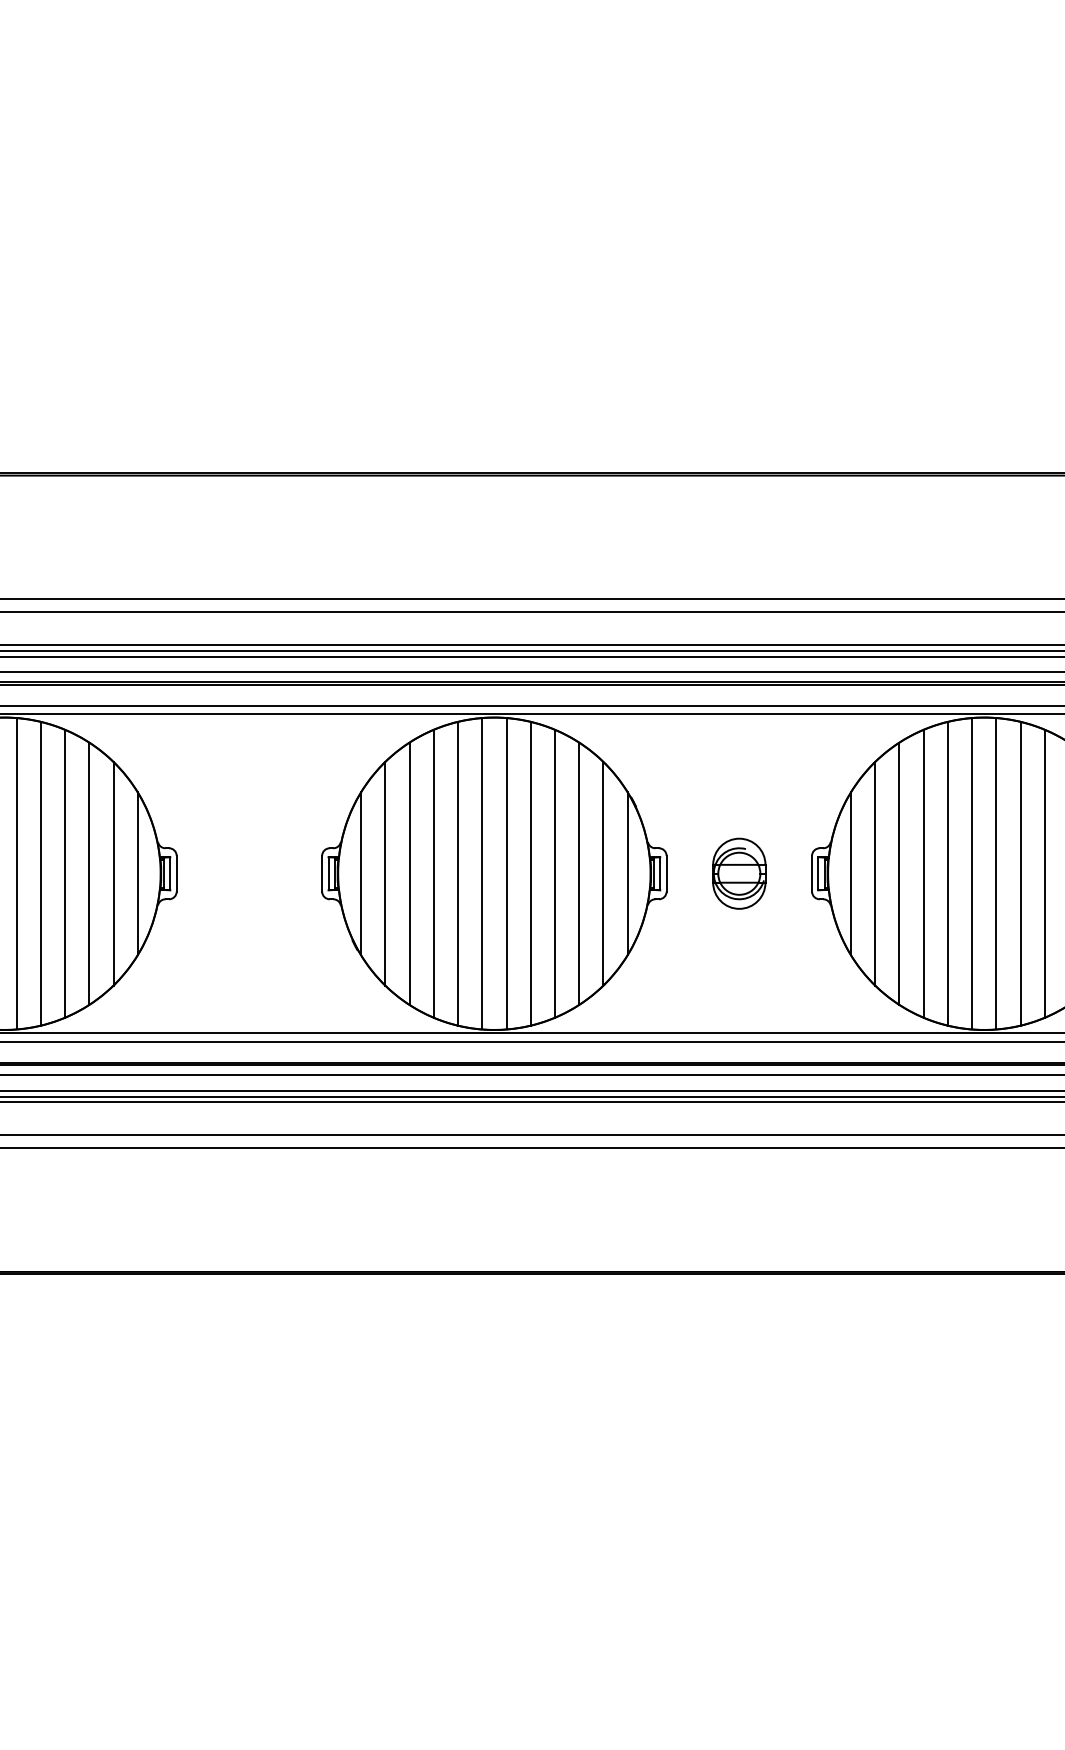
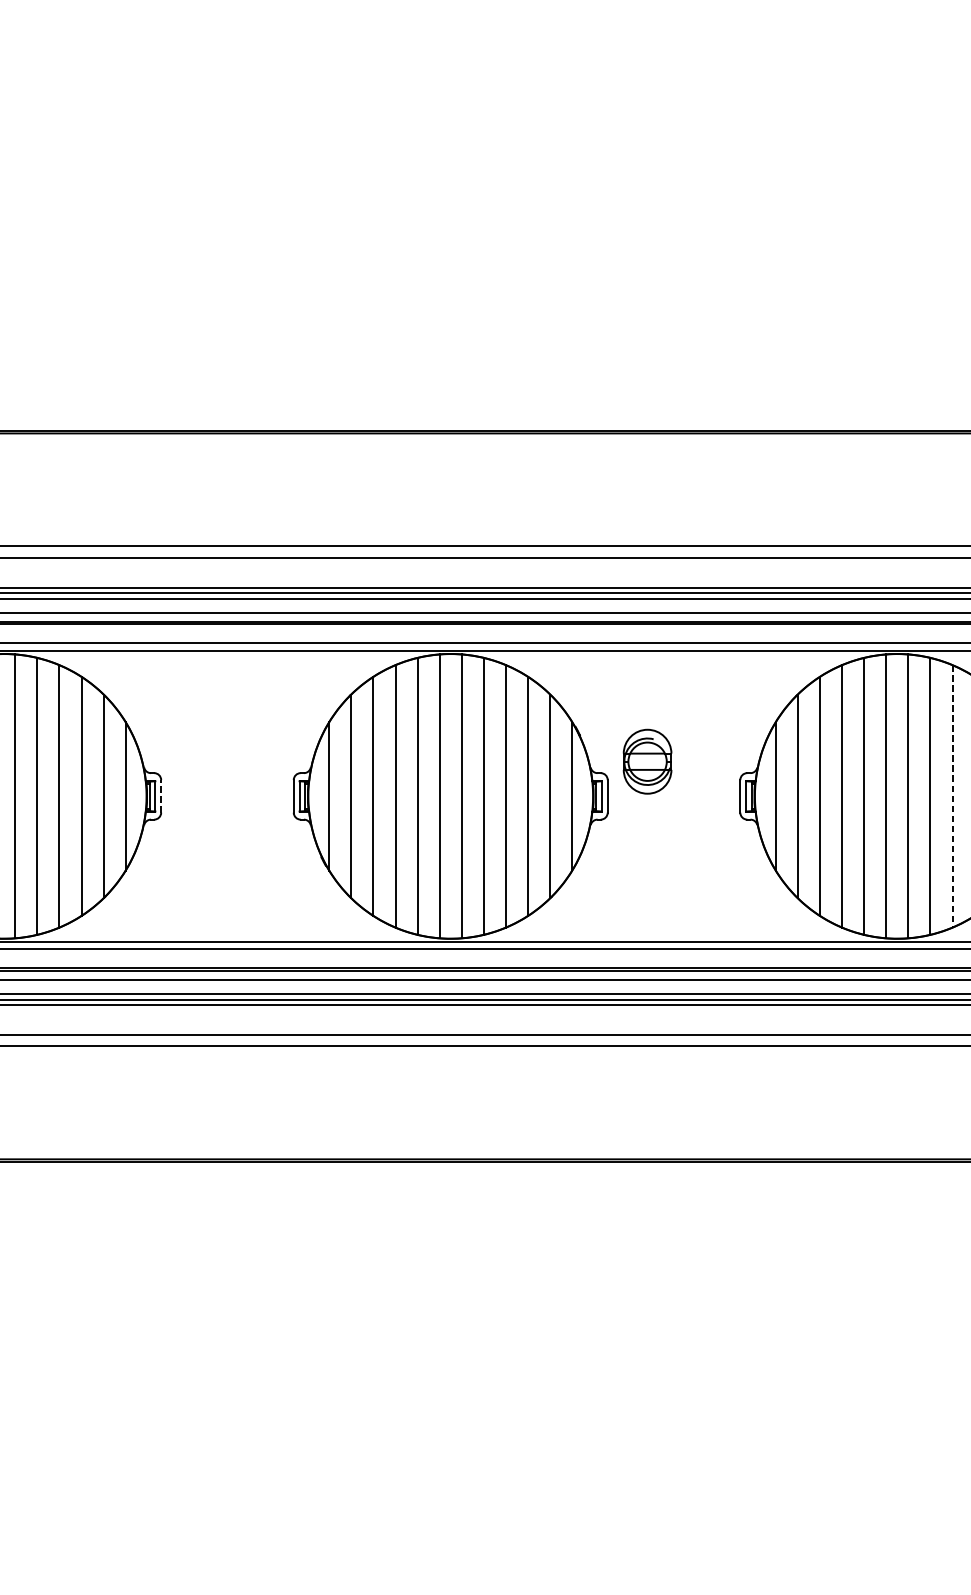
line: (176, 873) -> (161, 796), solid -> dashed
part: (739, 873) -> (647, 761), moved
line: (1044, 873) -> (952, 796), solid -> dashed

